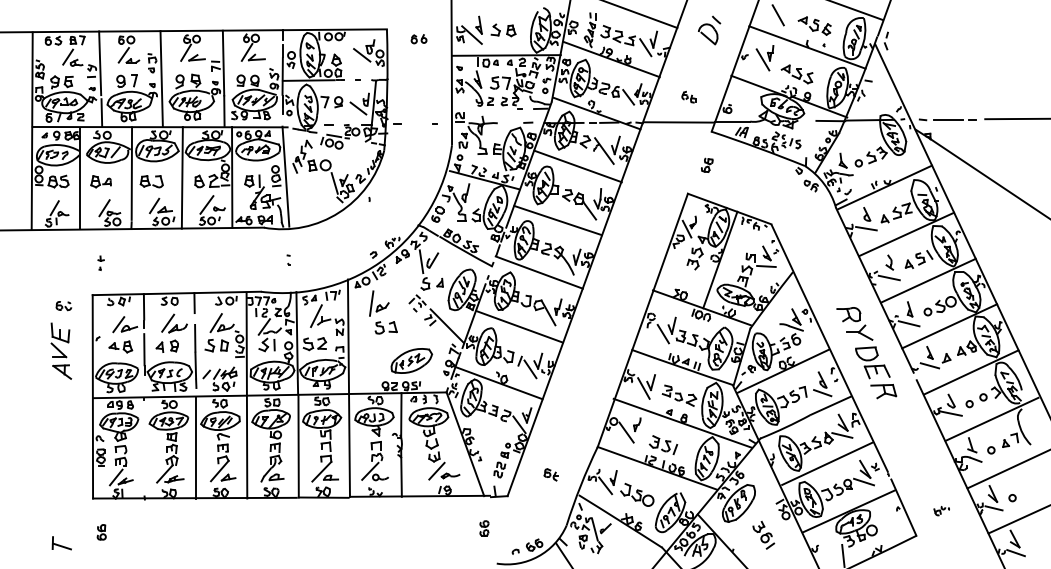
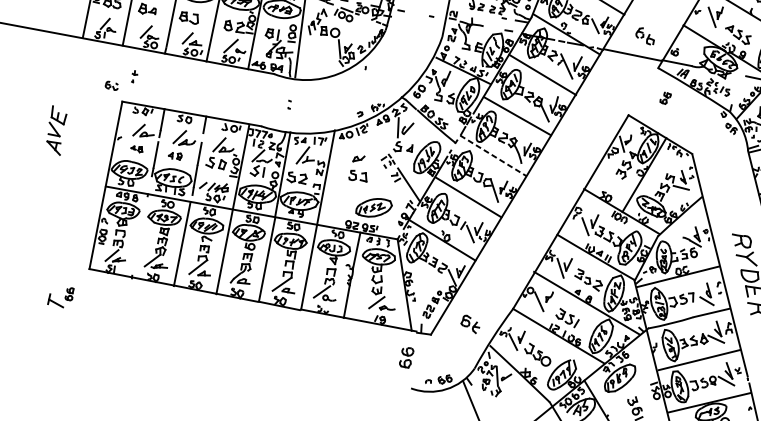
part: (688, 96) -> (644, 35), size x1.6
part: (707, 164) -> (665, 97), moved
line: (539, 272) -> (493, 155), solid -> dashed
line: (371, 303) -> (350, 153), removed
part: (63, 306) -> (111, 86), moved
part: (166, 345) -> (174, 155), size x0.7
part: (120, 346) -> (136, 148), size x0.6
part: (61, 350) -> (56, 130), moved
part: (550, 474) -> (469, 323), size x1.6
part: (484, 528) -> (406, 357), size x1.6
part: (101, 532) -> (69, 294), moved

